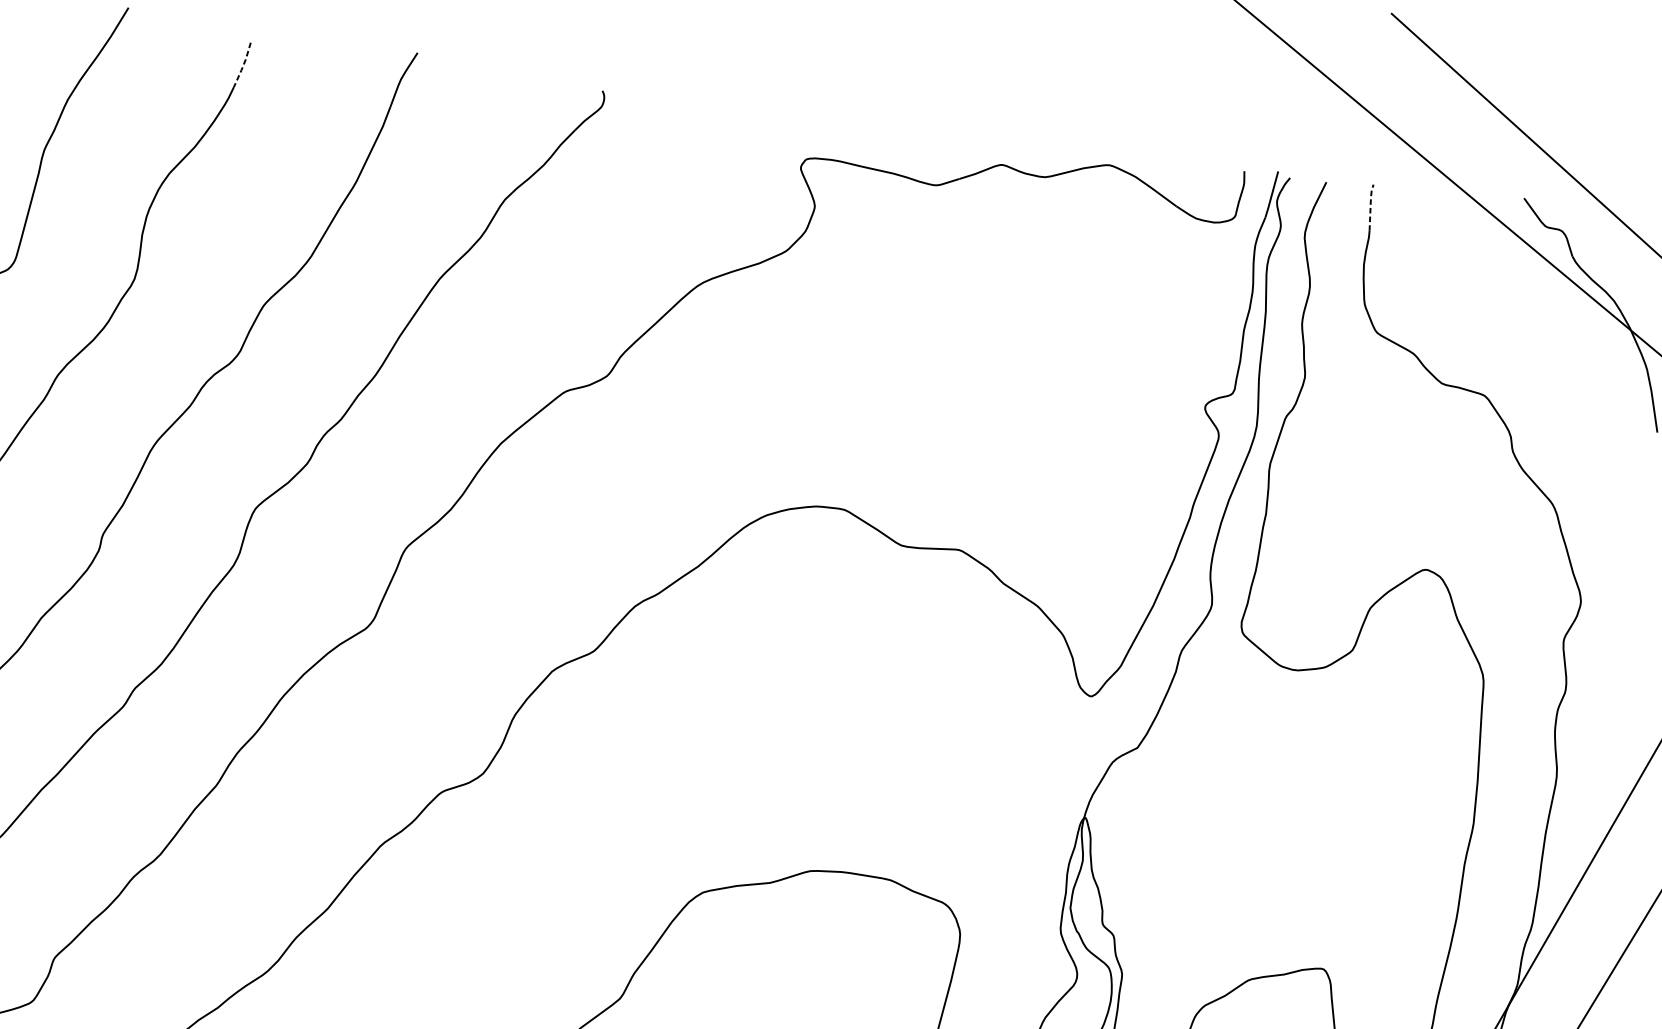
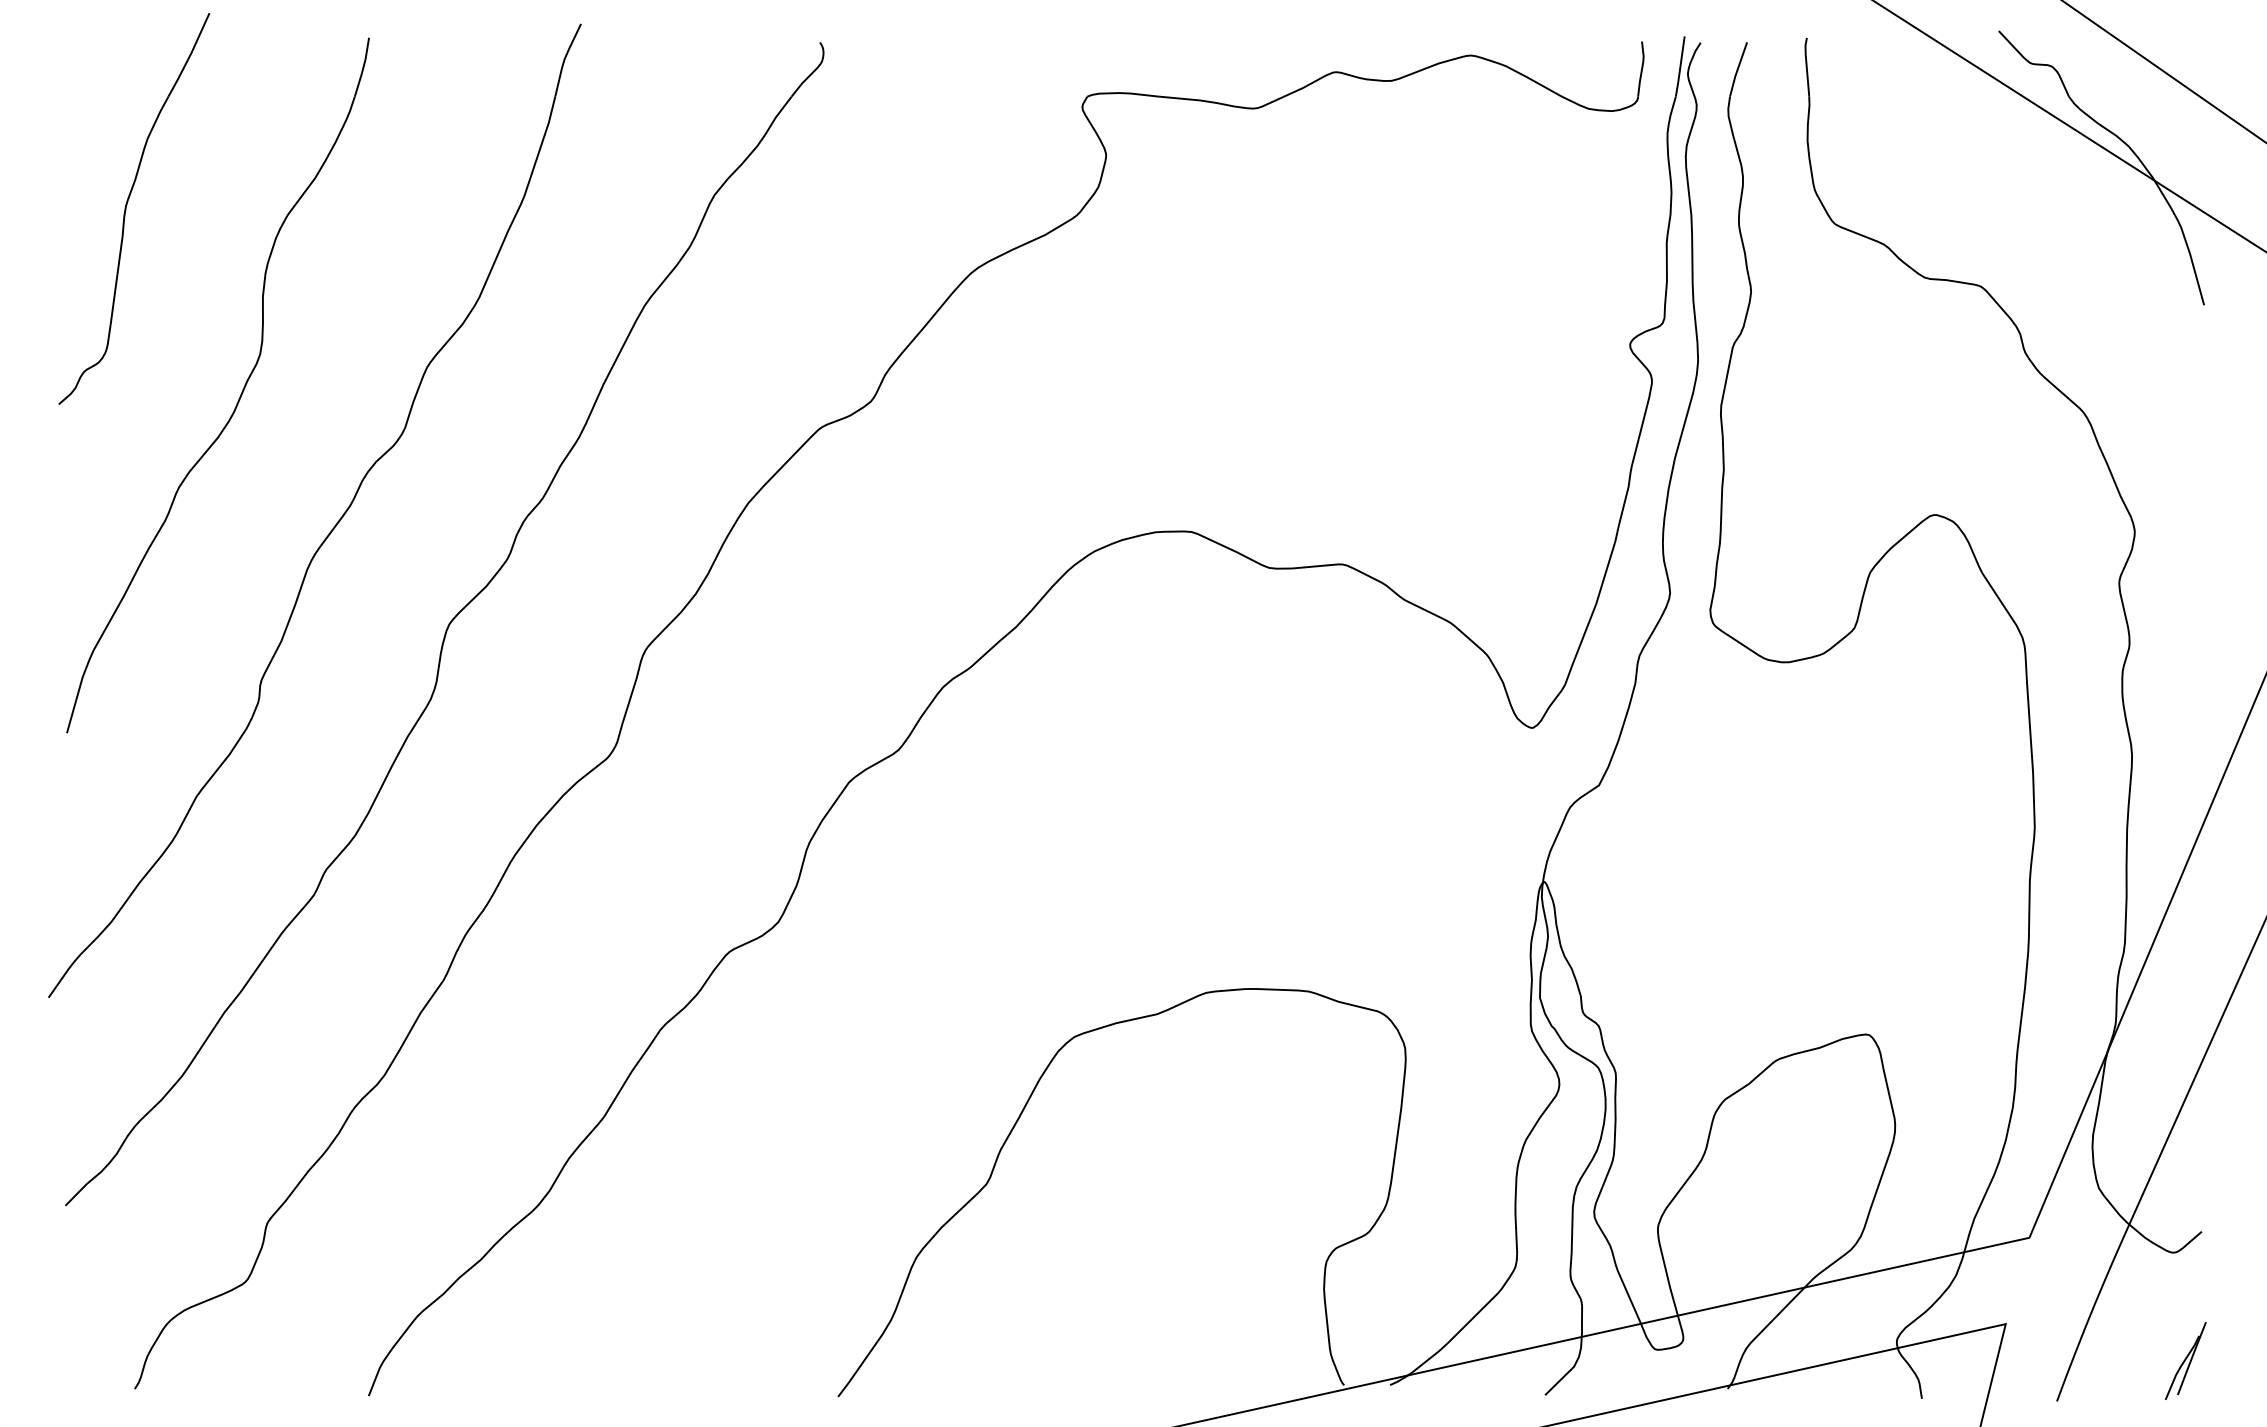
line: (243, 65) -> (363, 67), dashed -> solid
line: (1370, 206) -> (1806, 65), dashed -> solid

